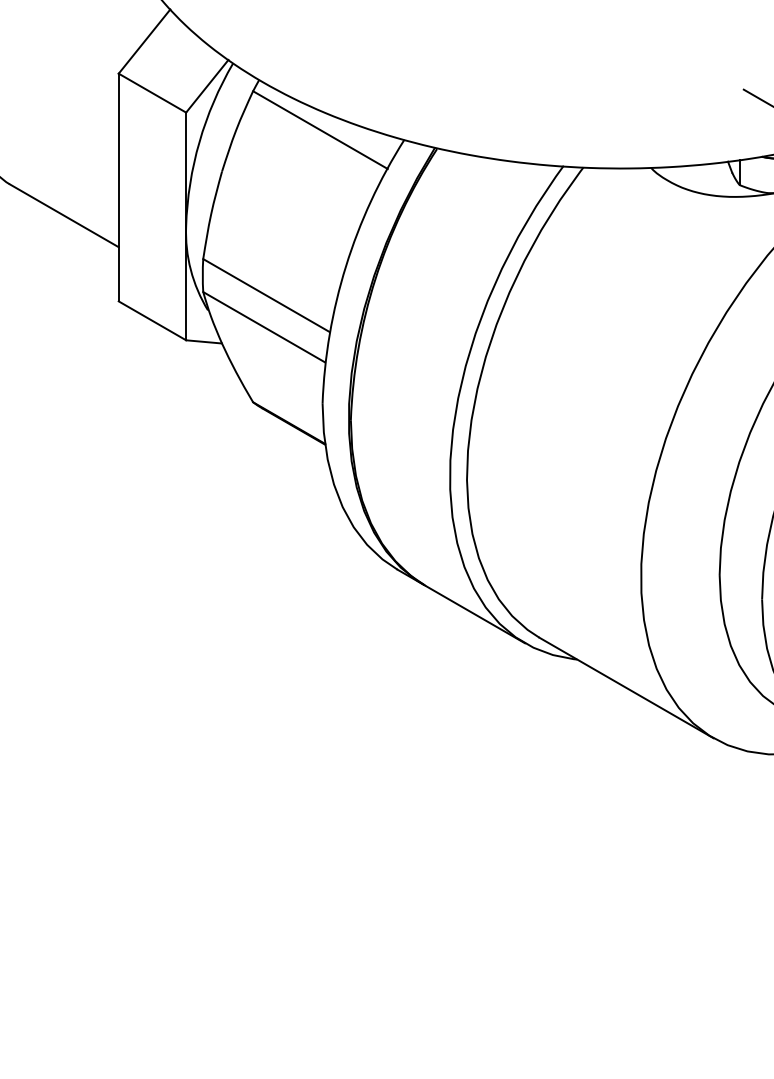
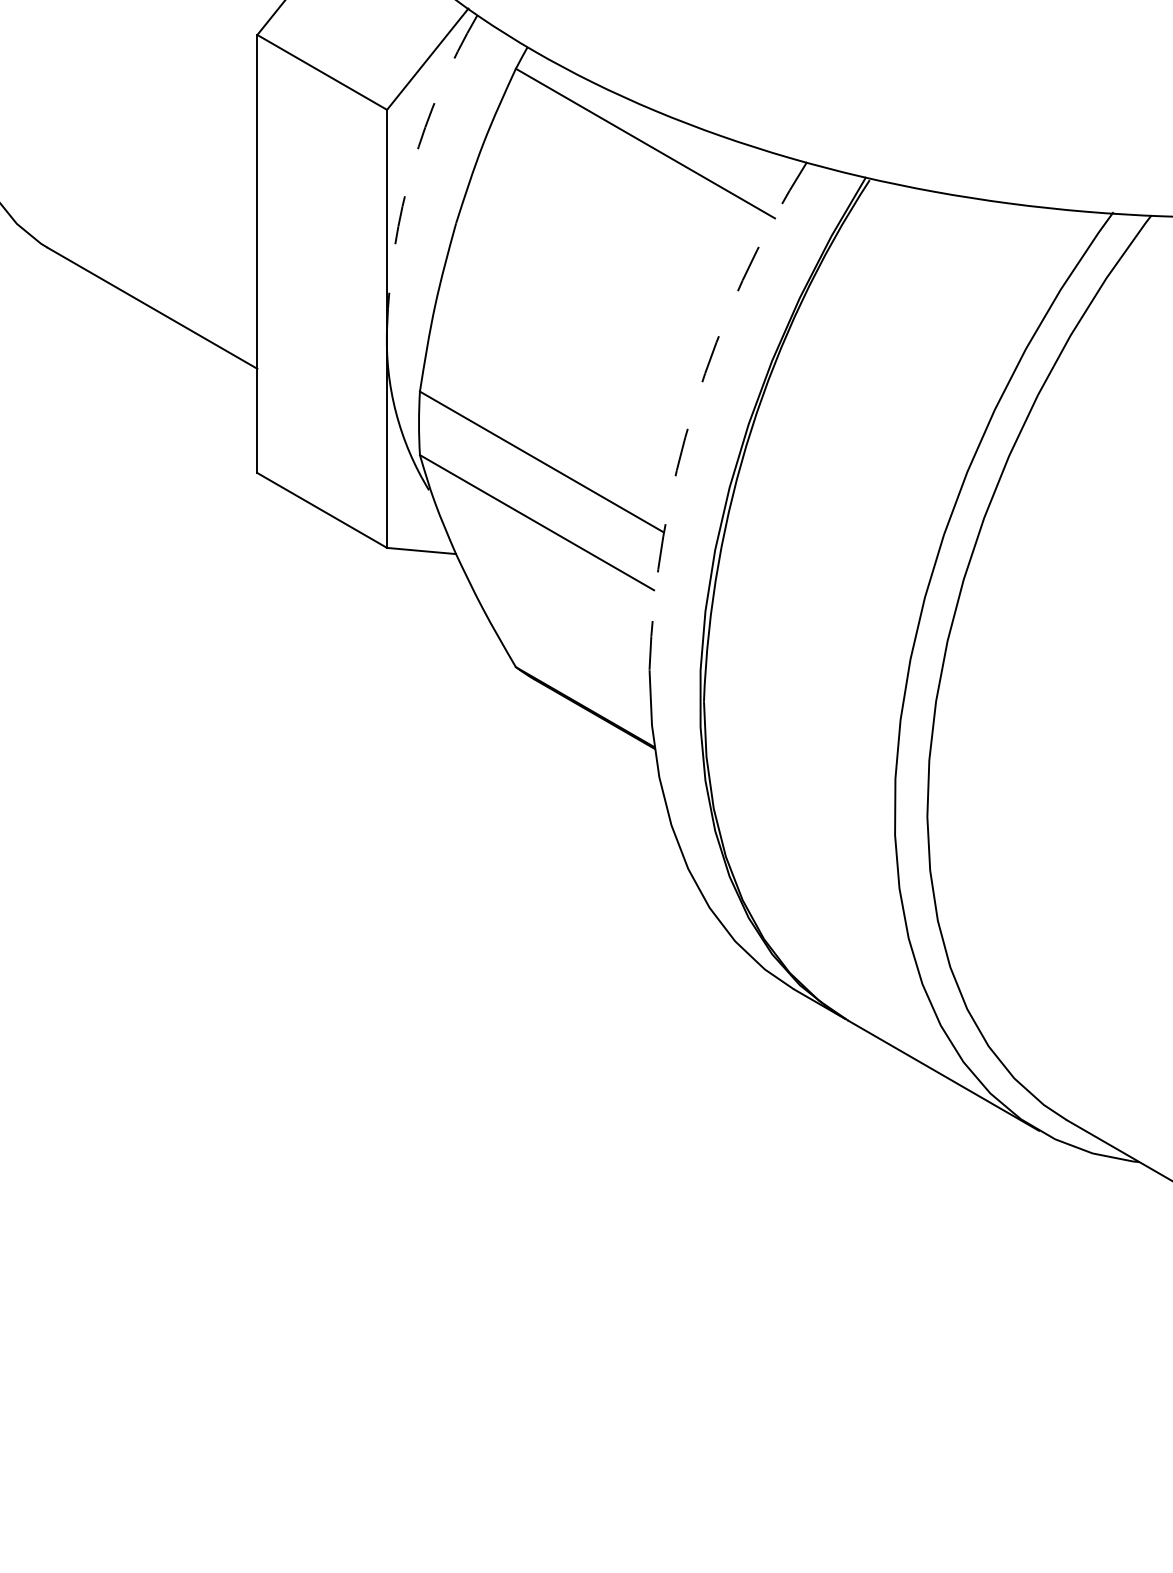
arc: (199, 142) -> (412, 167), solid -> dashed
arc: (346, 266) -> (695, 405), solid -> dashed

